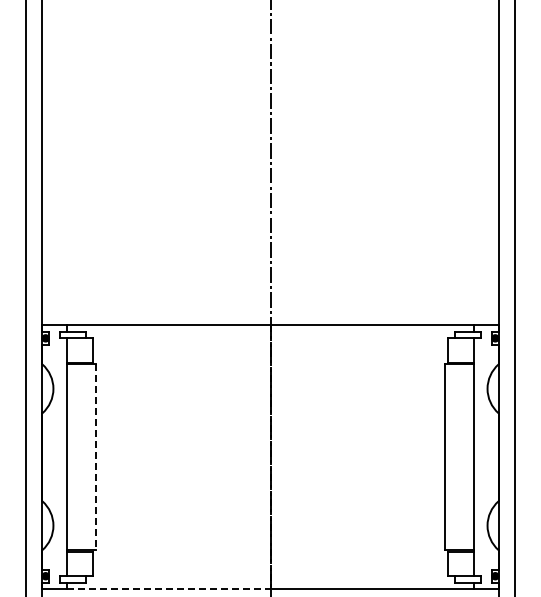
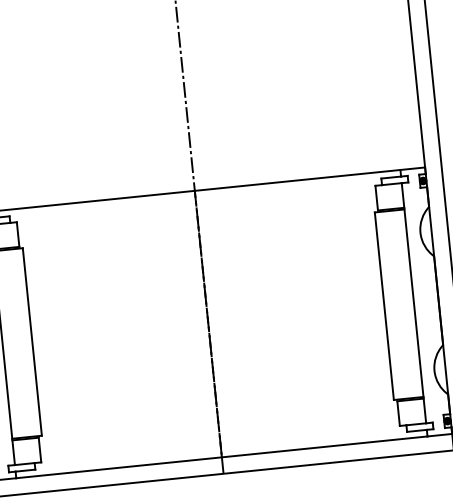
line: (96, 457) -> (32, 342), dashed -> solid
line: (168, 589) -> (118, 468), dashed -> solid

